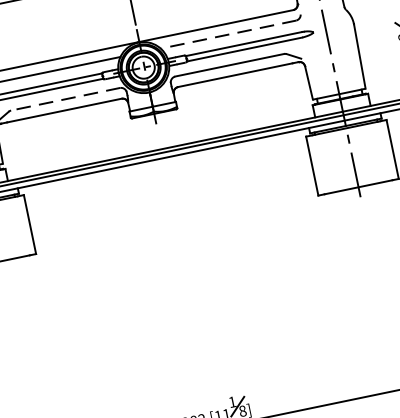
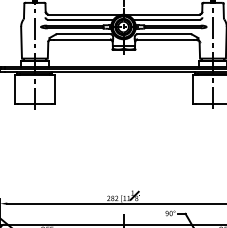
line: (228, 34) -> (166, 19), dashed -> solid
line: (65, 99) -> (83, 34), dashed -> solid

